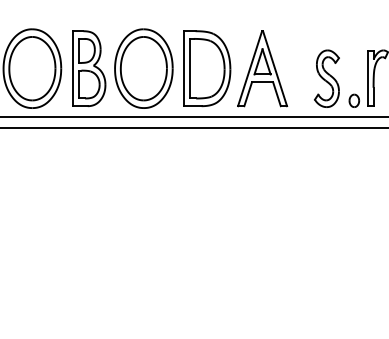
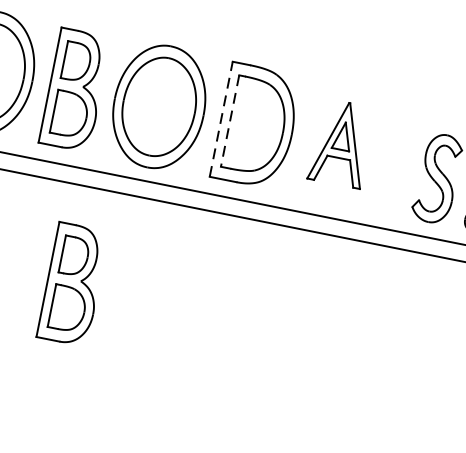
line: (184, 68) -> (221, 119), solid -> dashed
line: (190, 68) -> (230, 120), solid -> dashed
part: (262, 68) -> (341, 142), size x0.7
part: (112, 190) -> (73, 284), added

